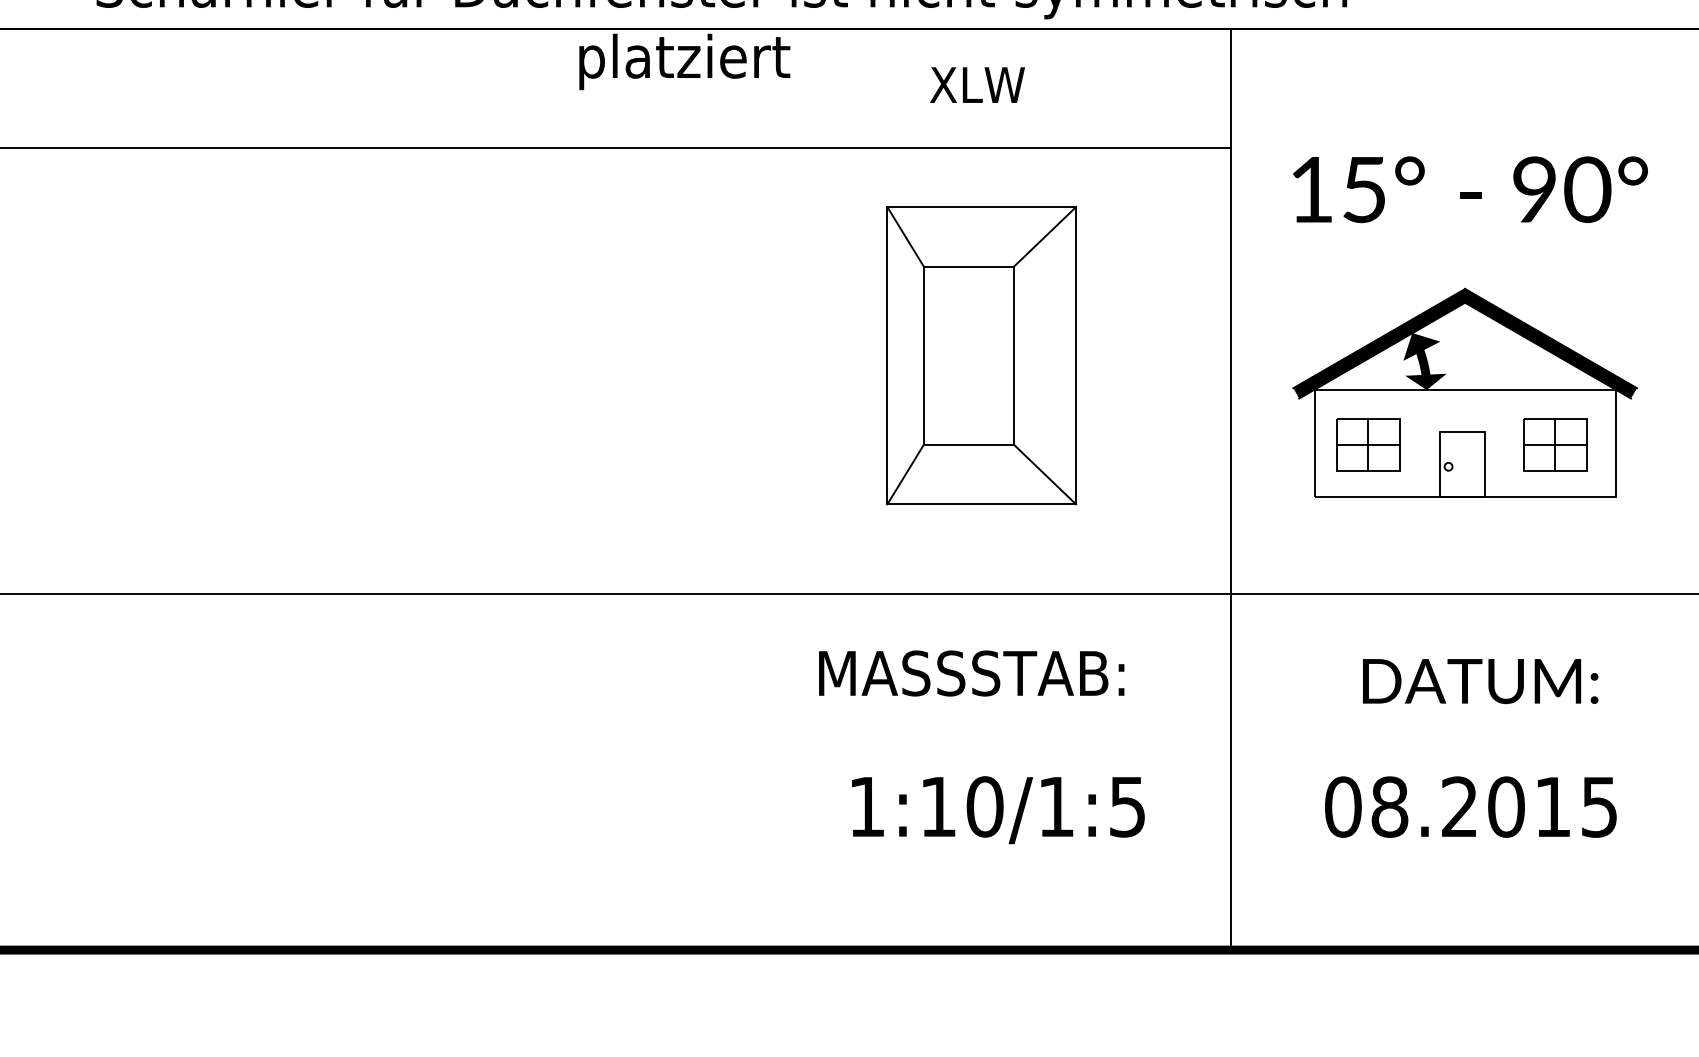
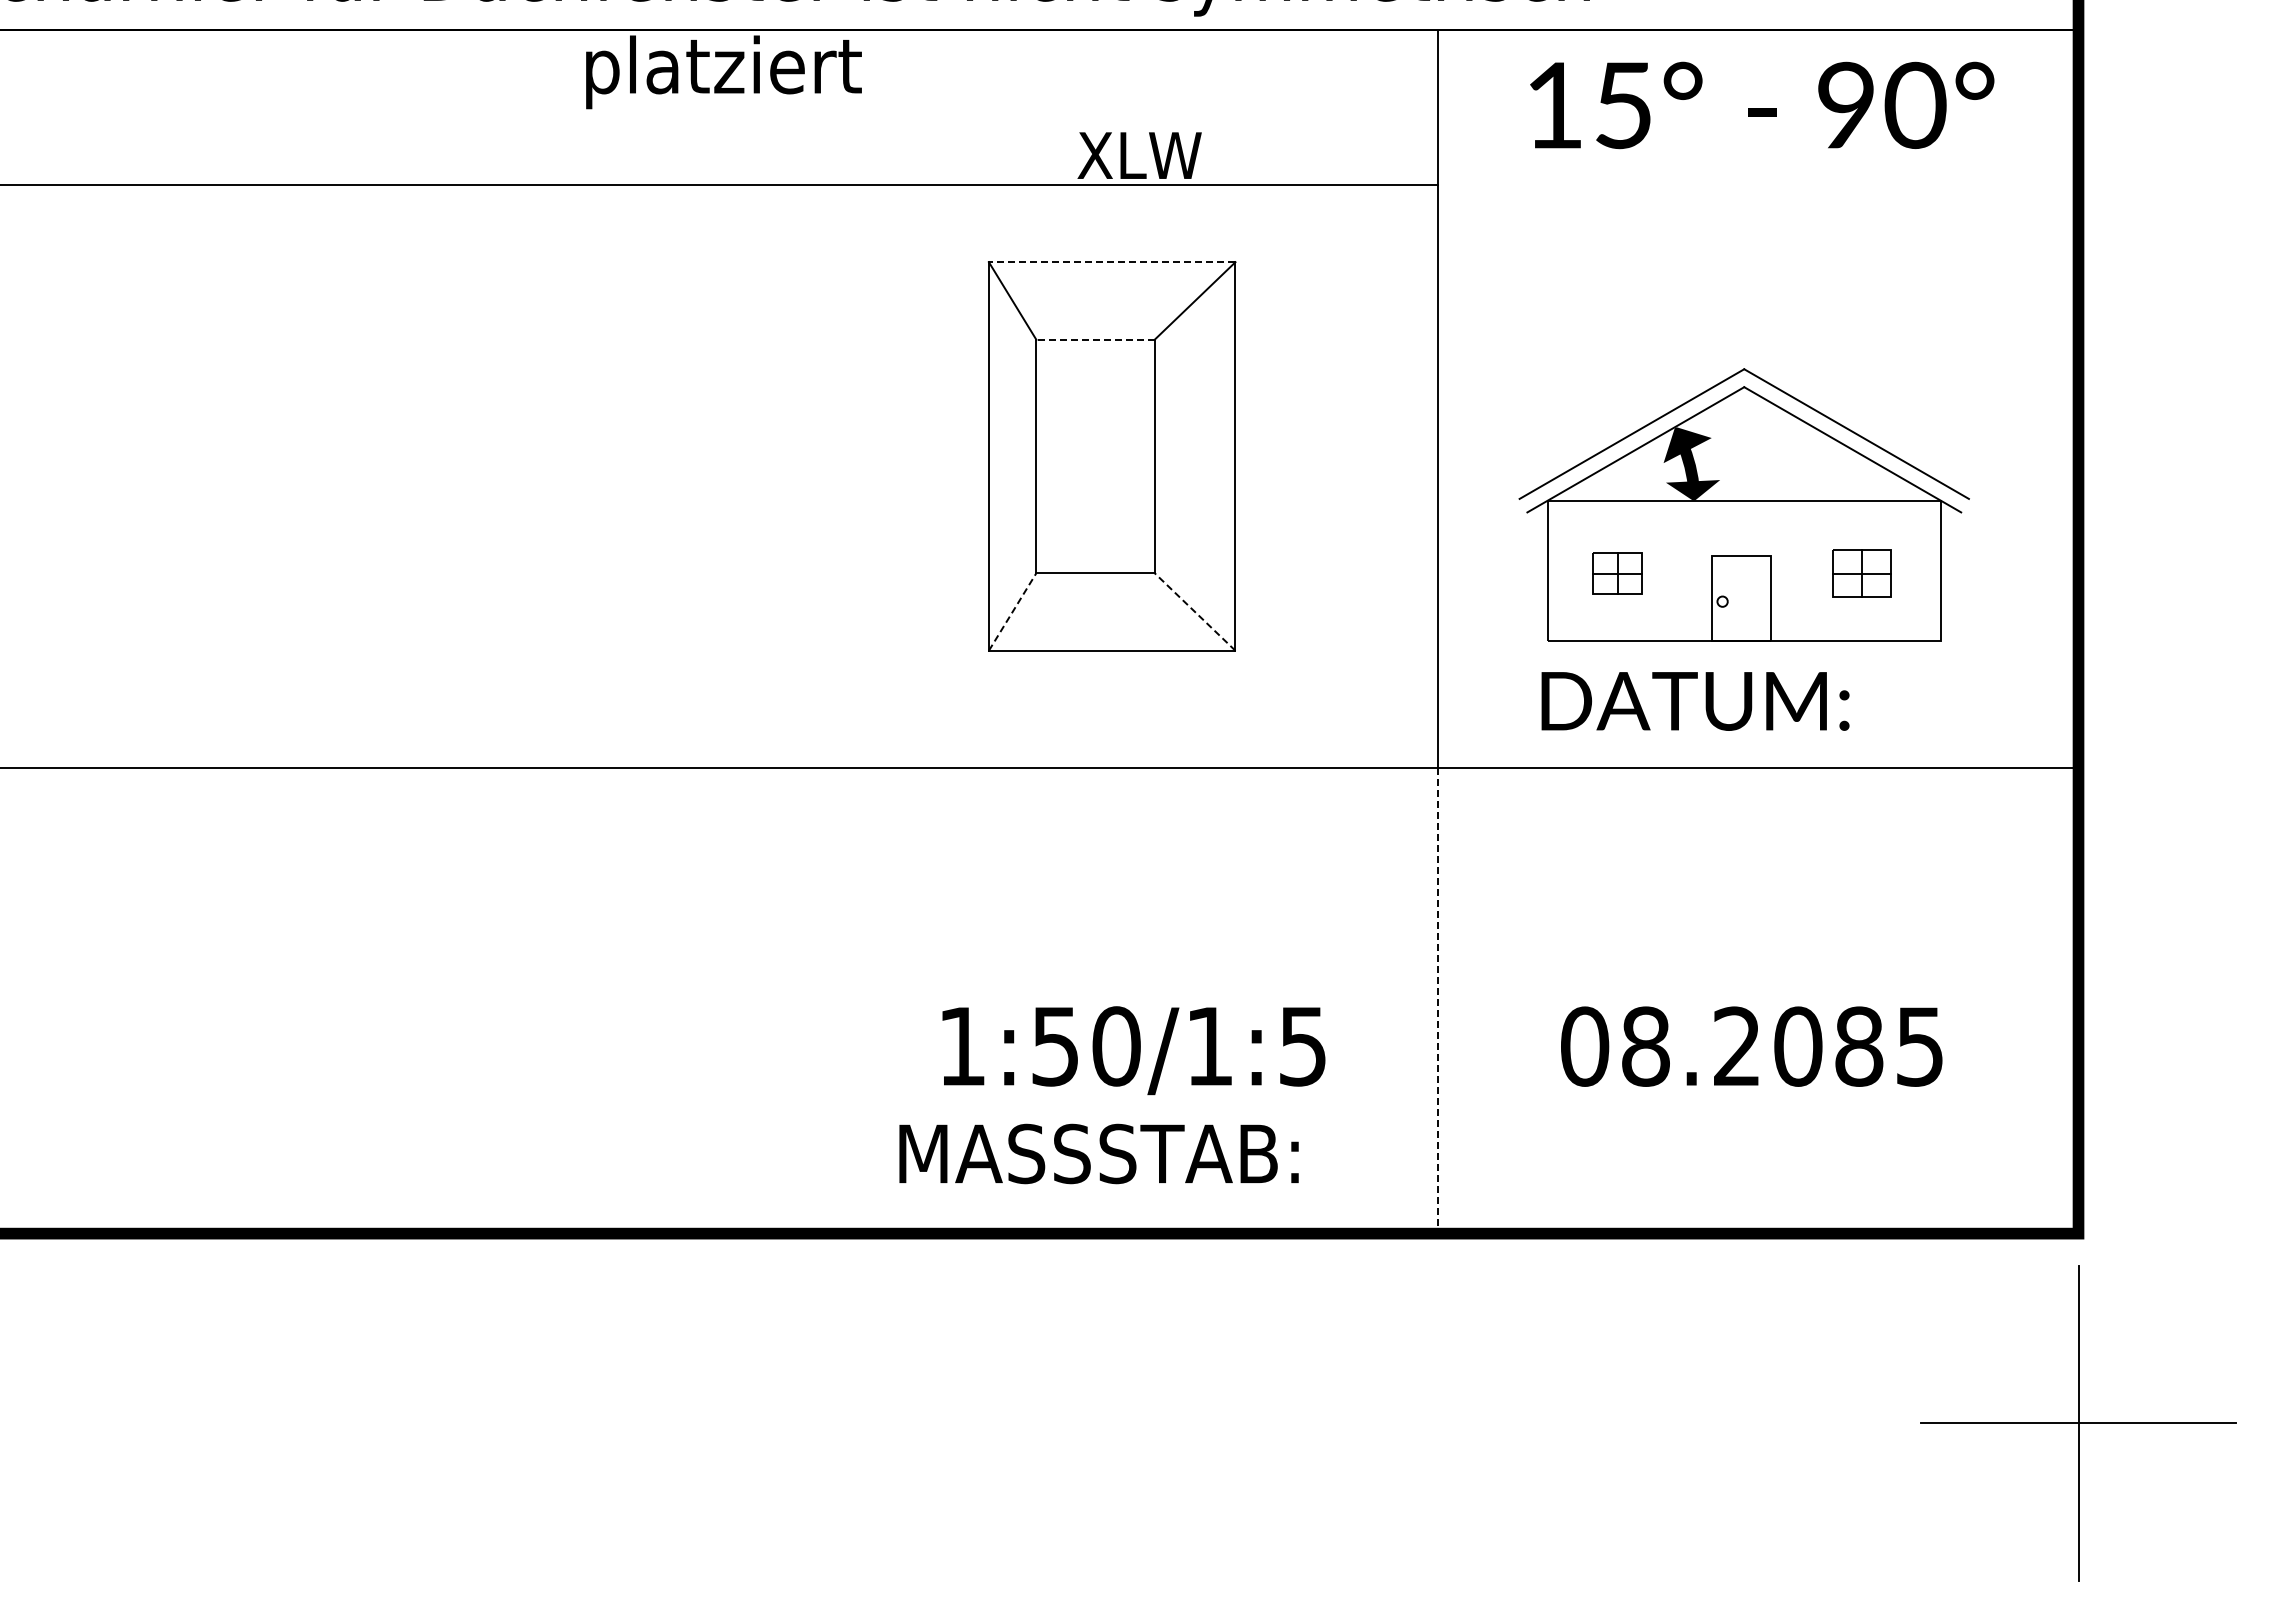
text: (977, 85) -> (1139, 155), moved
text: (1470, 189) -> (1762, 105), moved
line: (981, 207) -> (1111, 262), solid -> dashed
line: (968, 266) -> (1095, 339), solid -> dashed
fill: (1464, 343) -> (1743, 440), removed
part: (1368, 445) -> (1617, 573), size x0.6
part: (1554, 445) -> (1861, 573), size x0.7
line: (905, 474) -> (1012, 611), solid -> dashed
line: (1044, 474) -> (1194, 611), solid -> dashed
text: (971, 673) -> (1098, 1153), moved
text: (1480, 681) -> (1695, 701), moved
line: (1230, 771) -> (1437, 1000), solid -> dashed
text: (937, 806) -> (1054, 1046), 1:10/1:5 -> 1:50/1:5
text: (1553, 806) -> (1859, 1046), 08.2015 -> 08.2085

